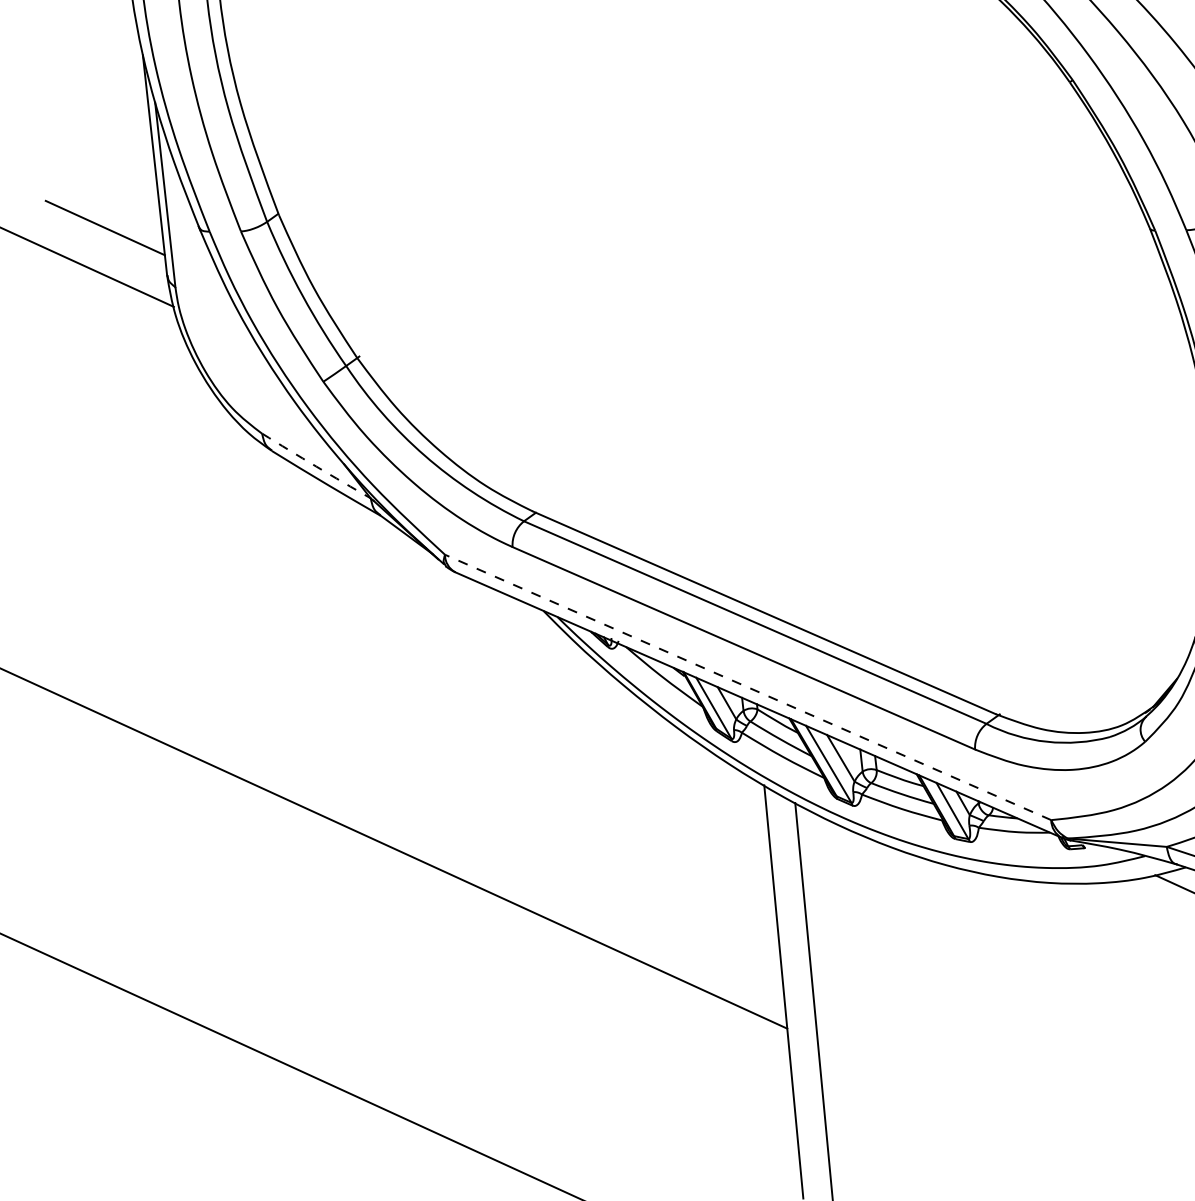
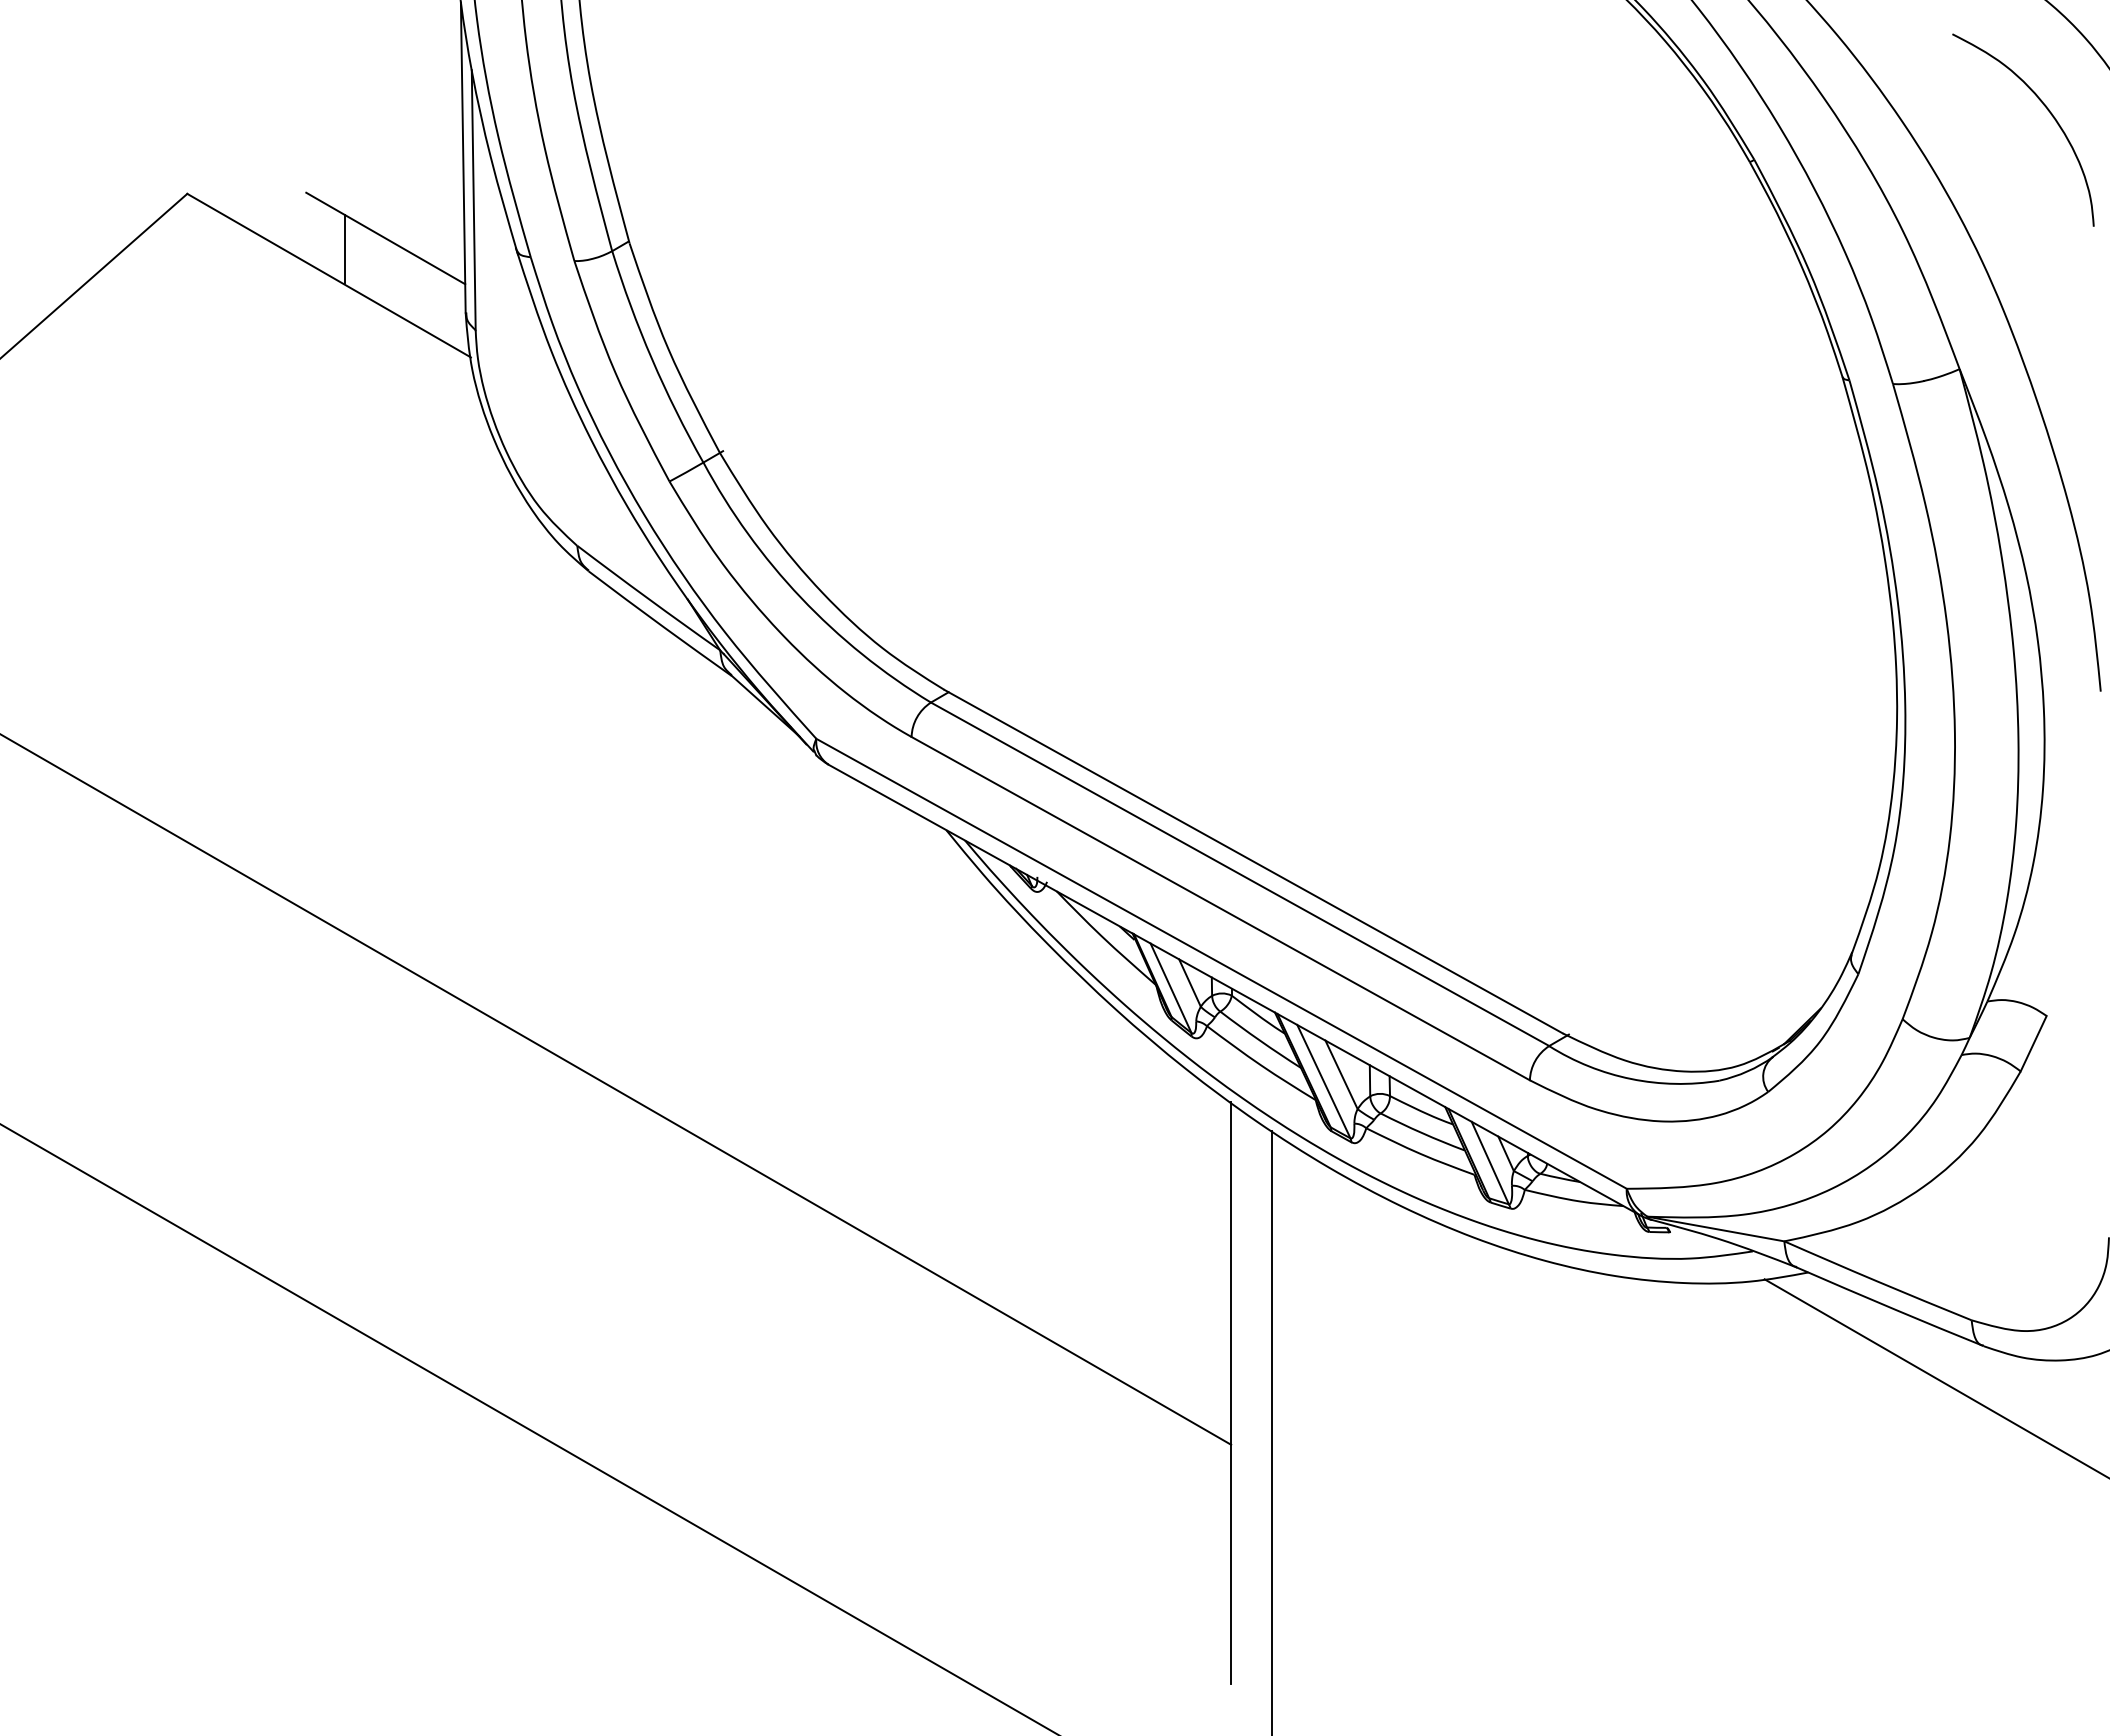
line: (77, 237) -> (345, 248), added
arc: (316, 466) -> (648, 598), dashed -> solid
line: (748, 687) -> (1221, 963), dashed -> solid

